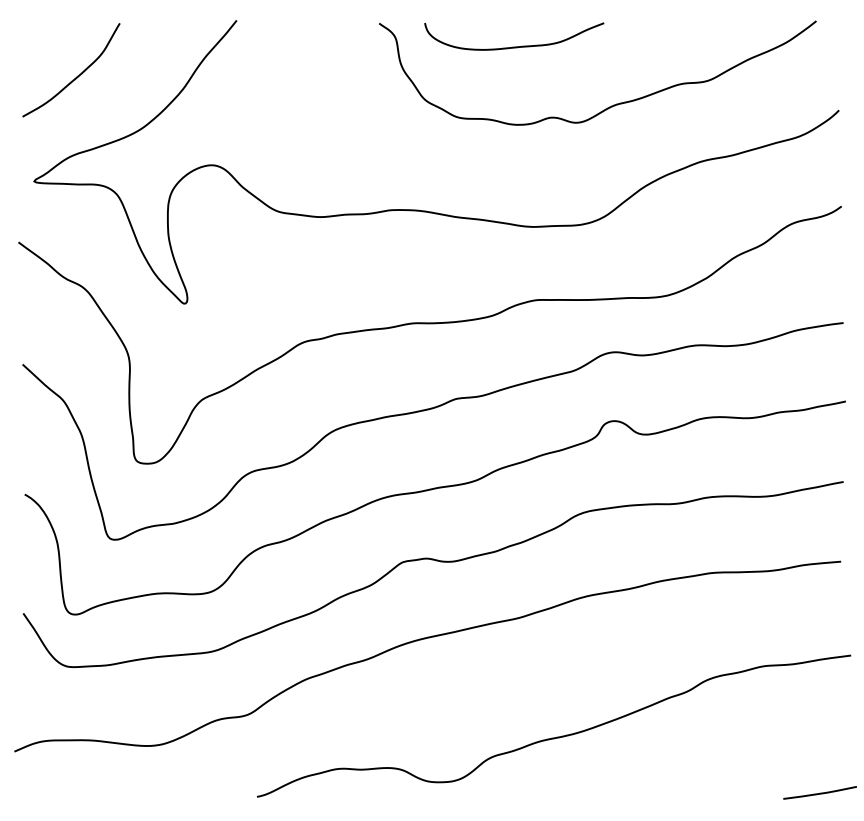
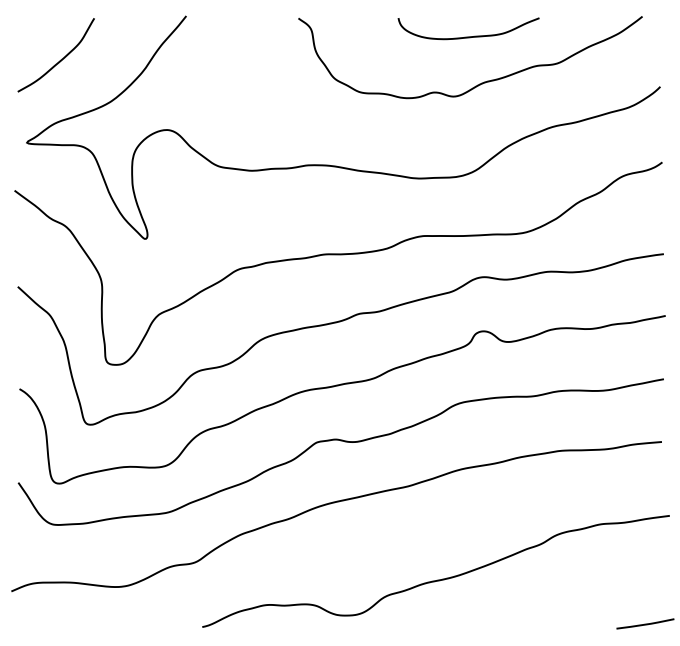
curve: (513, 46) -> (468, 36), moved

